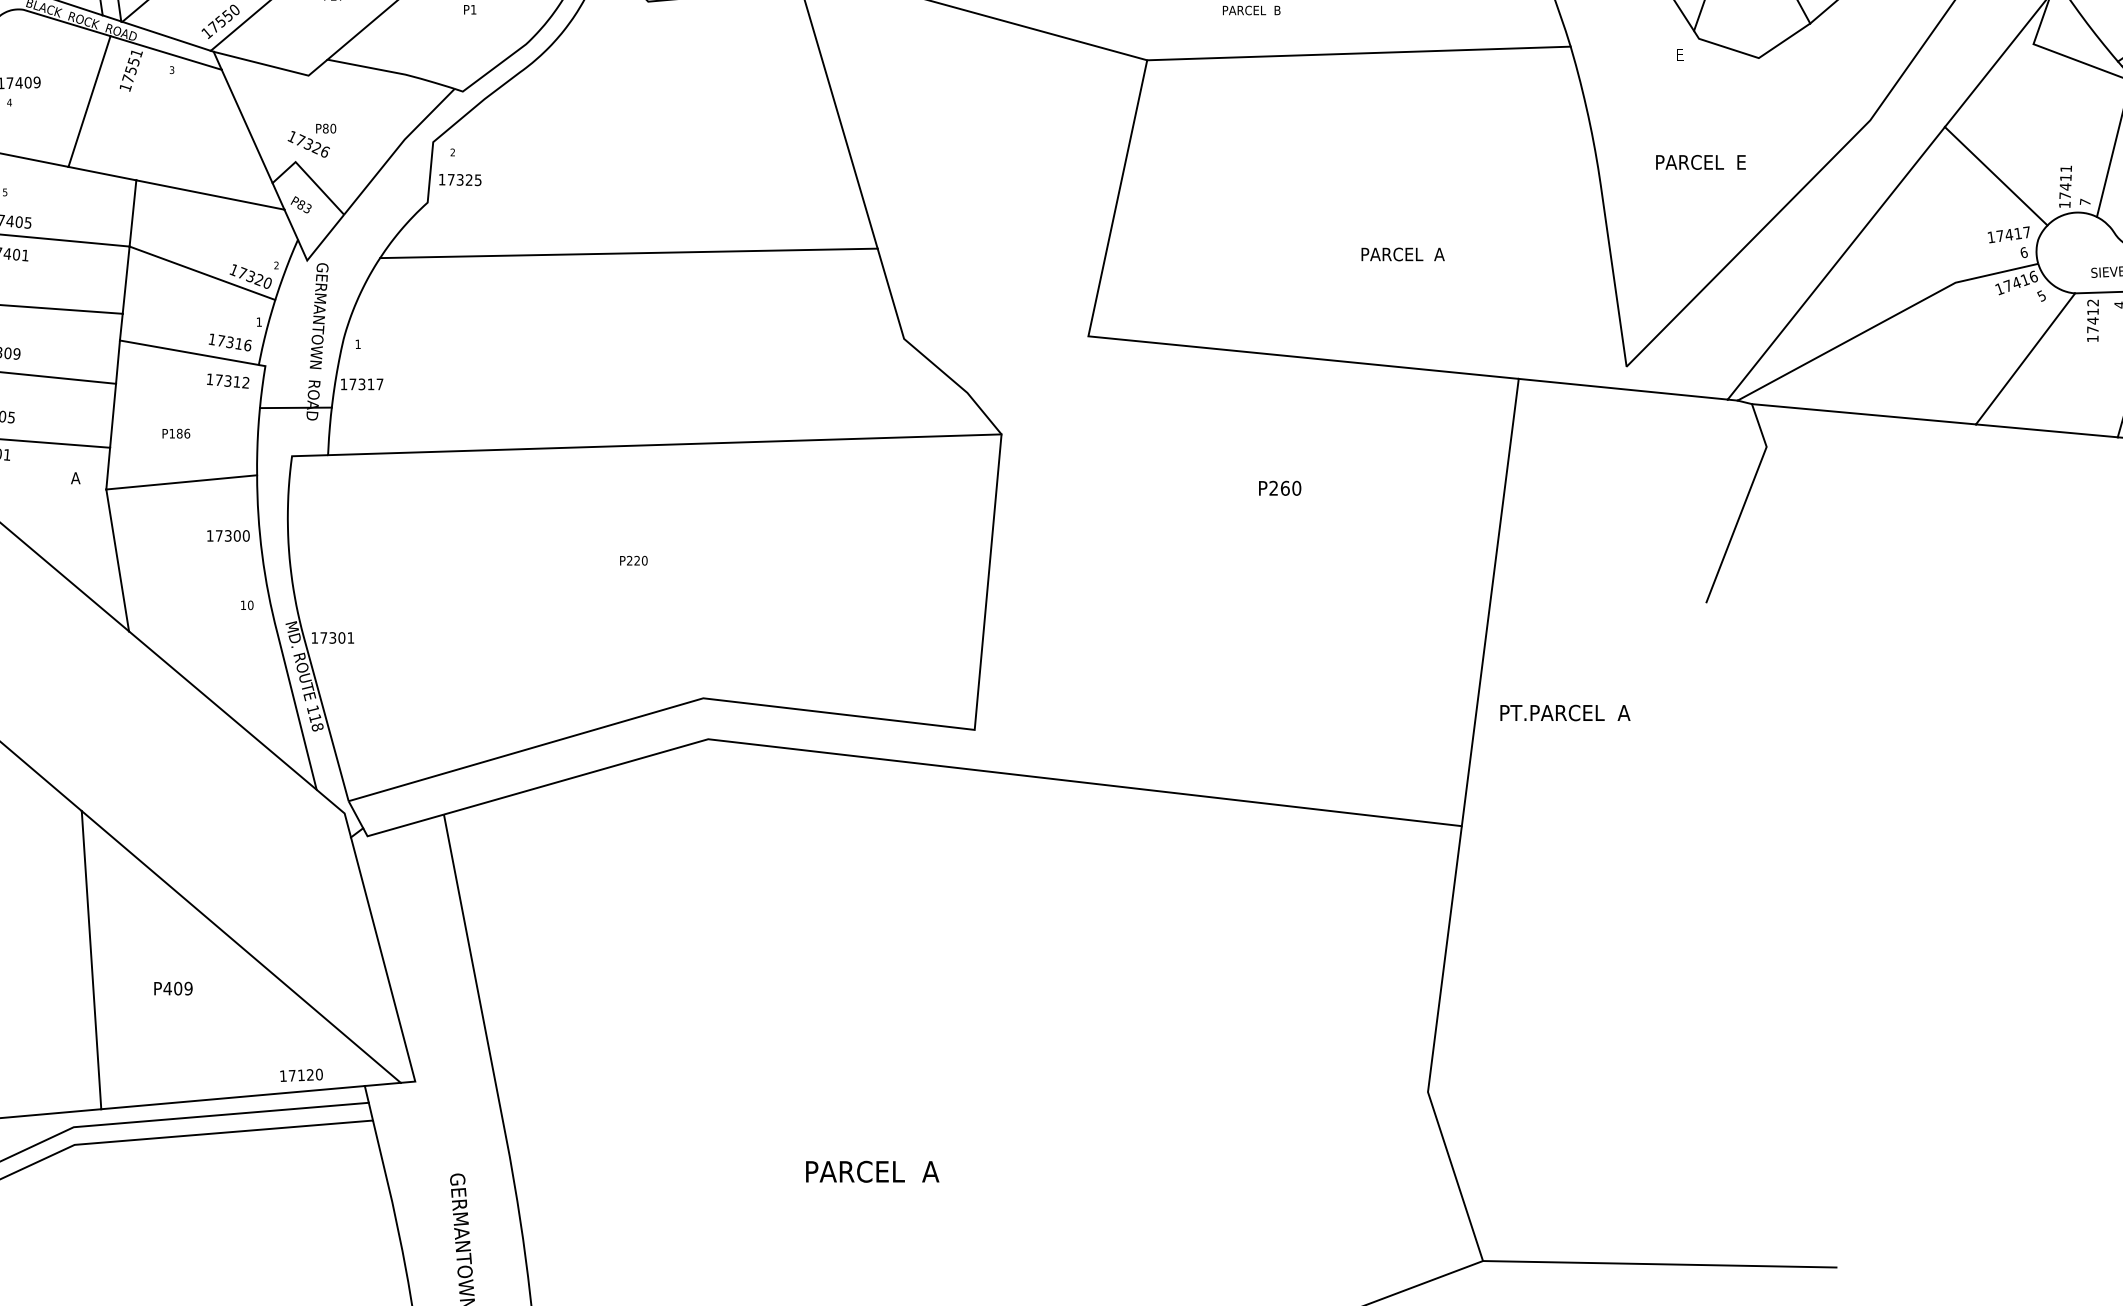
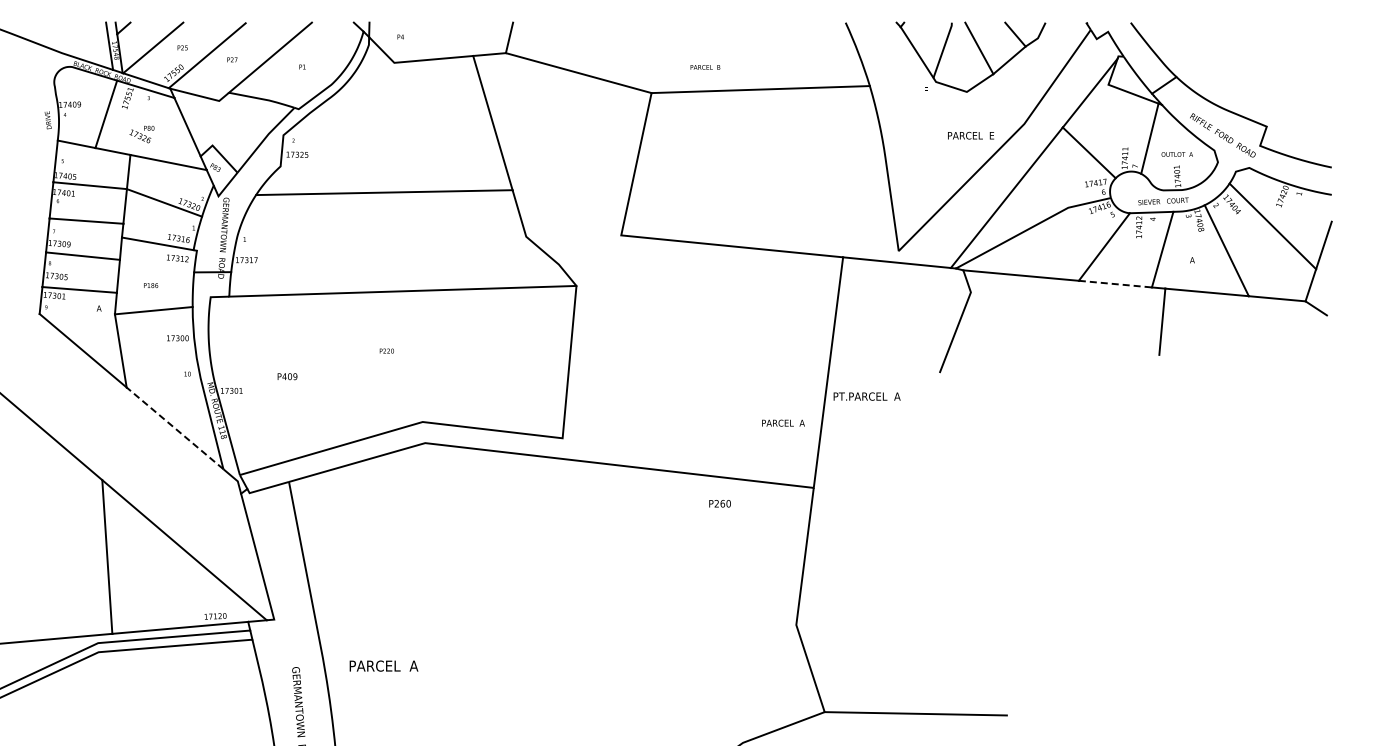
text: (311, 140) -> (141, 134), moved
text: (1699, 161) -> (970, 135), moved
text: (1403, 253) -> (783, 422), moved
line: (2047, 431) -> (1115, 284), solid -> dashed
text: (1278, 487) -> (719, 503), moved
line: (221, 710) -> (174, 428), solid -> dashed
text: (1564, 712) -> (866, 396), moved
text: (173, 988) -> (287, 376), moved
text: (871, 1170) -> (383, 665), moved

